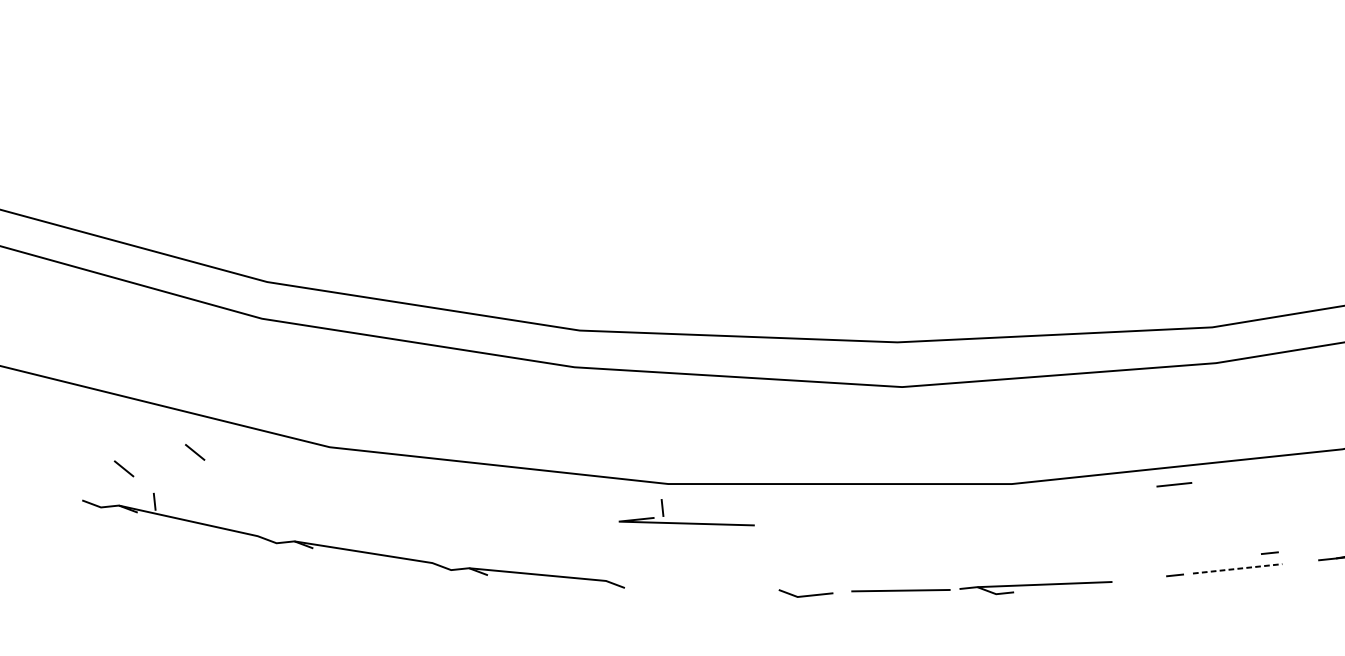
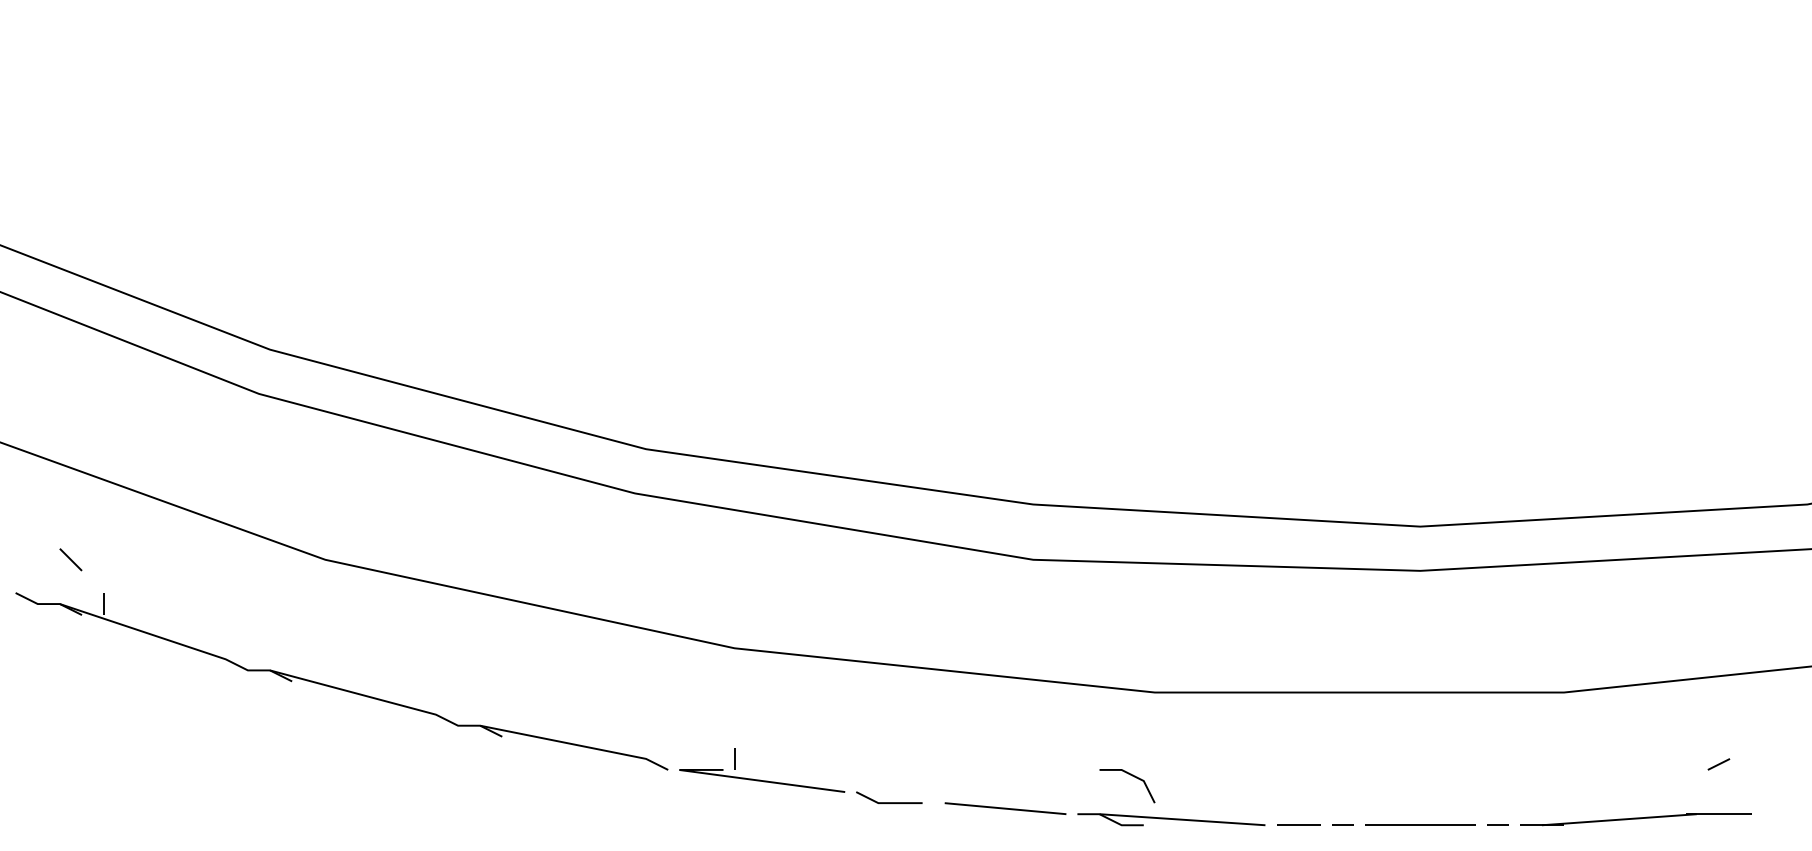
line: (194, 452) -> (159, 548), removed
line: (1174, 484) -> (1298, 824), moved
part: (685, 522) -> (760, 779), moved
line: (1269, 552) -> (1497, 824), moved
part: (1000, 553) -> (1132, 776), added
line: (1237, 569) -> (1420, 825), dashed -> solid

